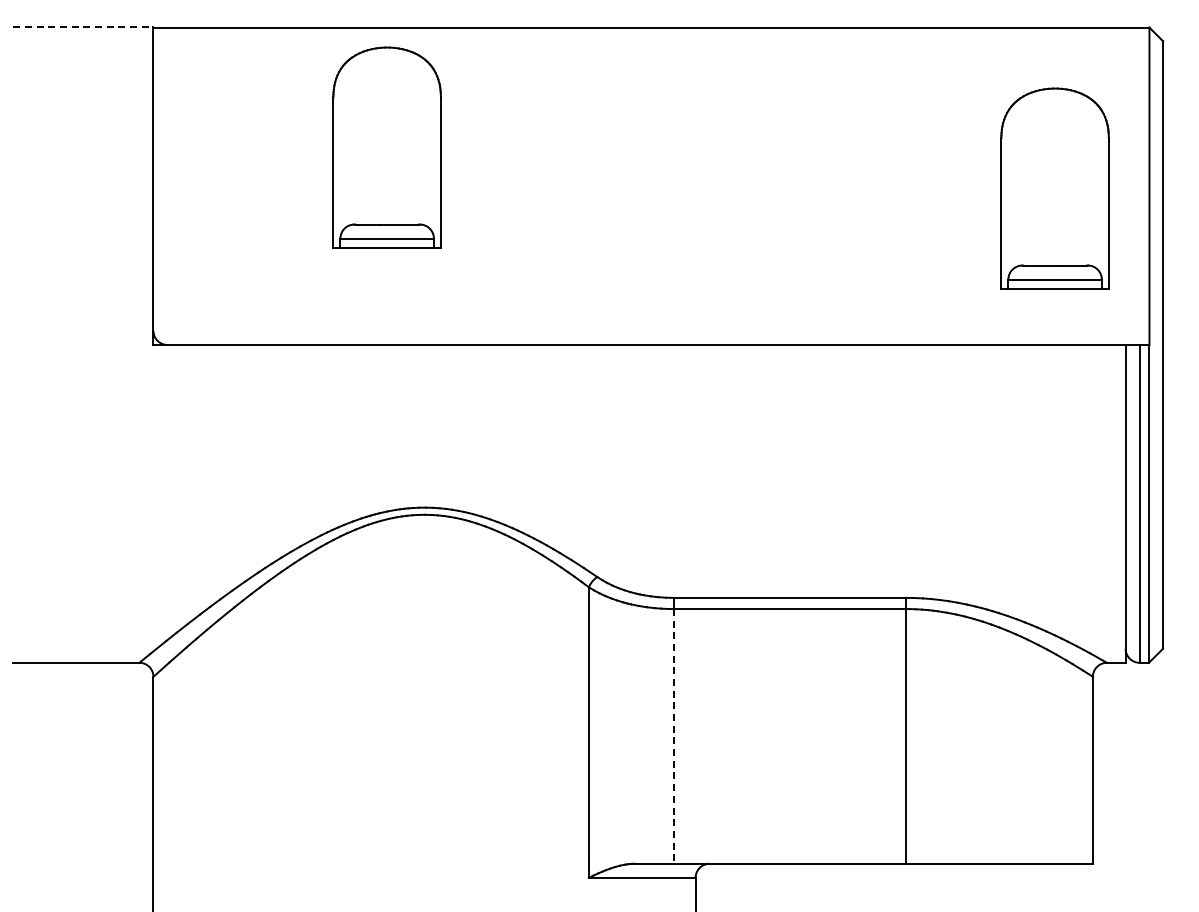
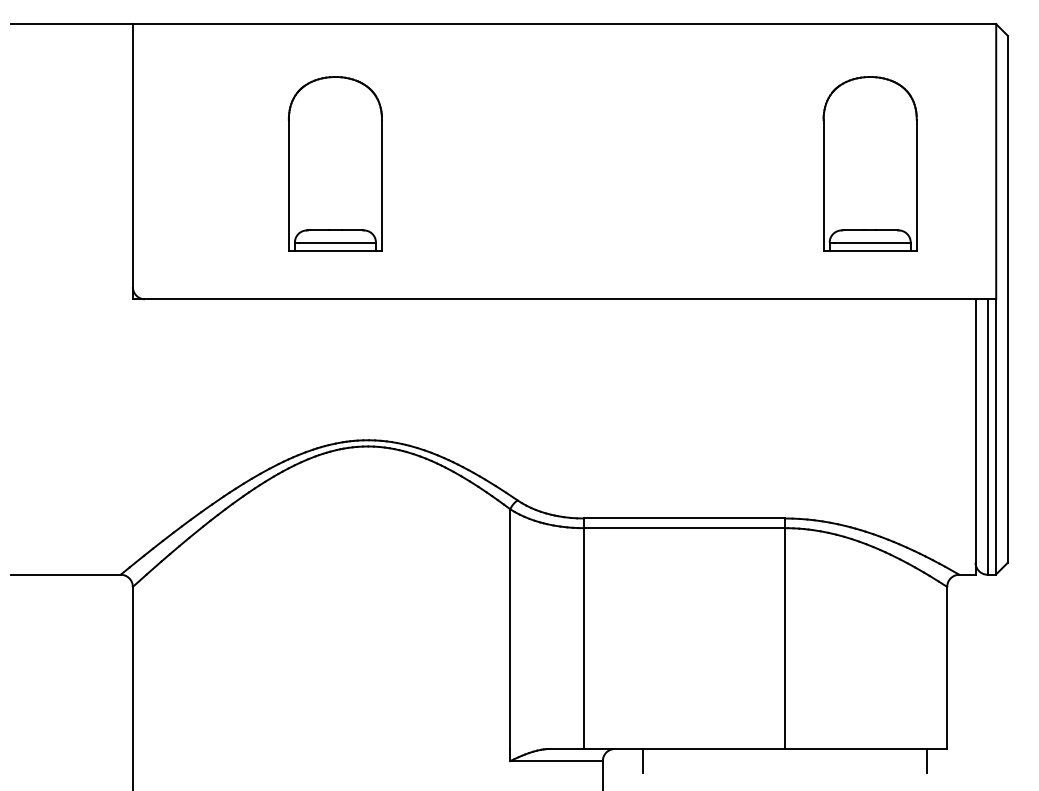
line: (83, 27) -> (72, 24), dashed -> solid
part: (386, 147) -> (334, 163), moved
part: (1054, 188) -> (869, 163), moved
line: (673, 736) -> (583, 638), dashed -> solid
line: (742, 877) -> (643, 760), added
line: (1069, 877) -> (926, 760), added

